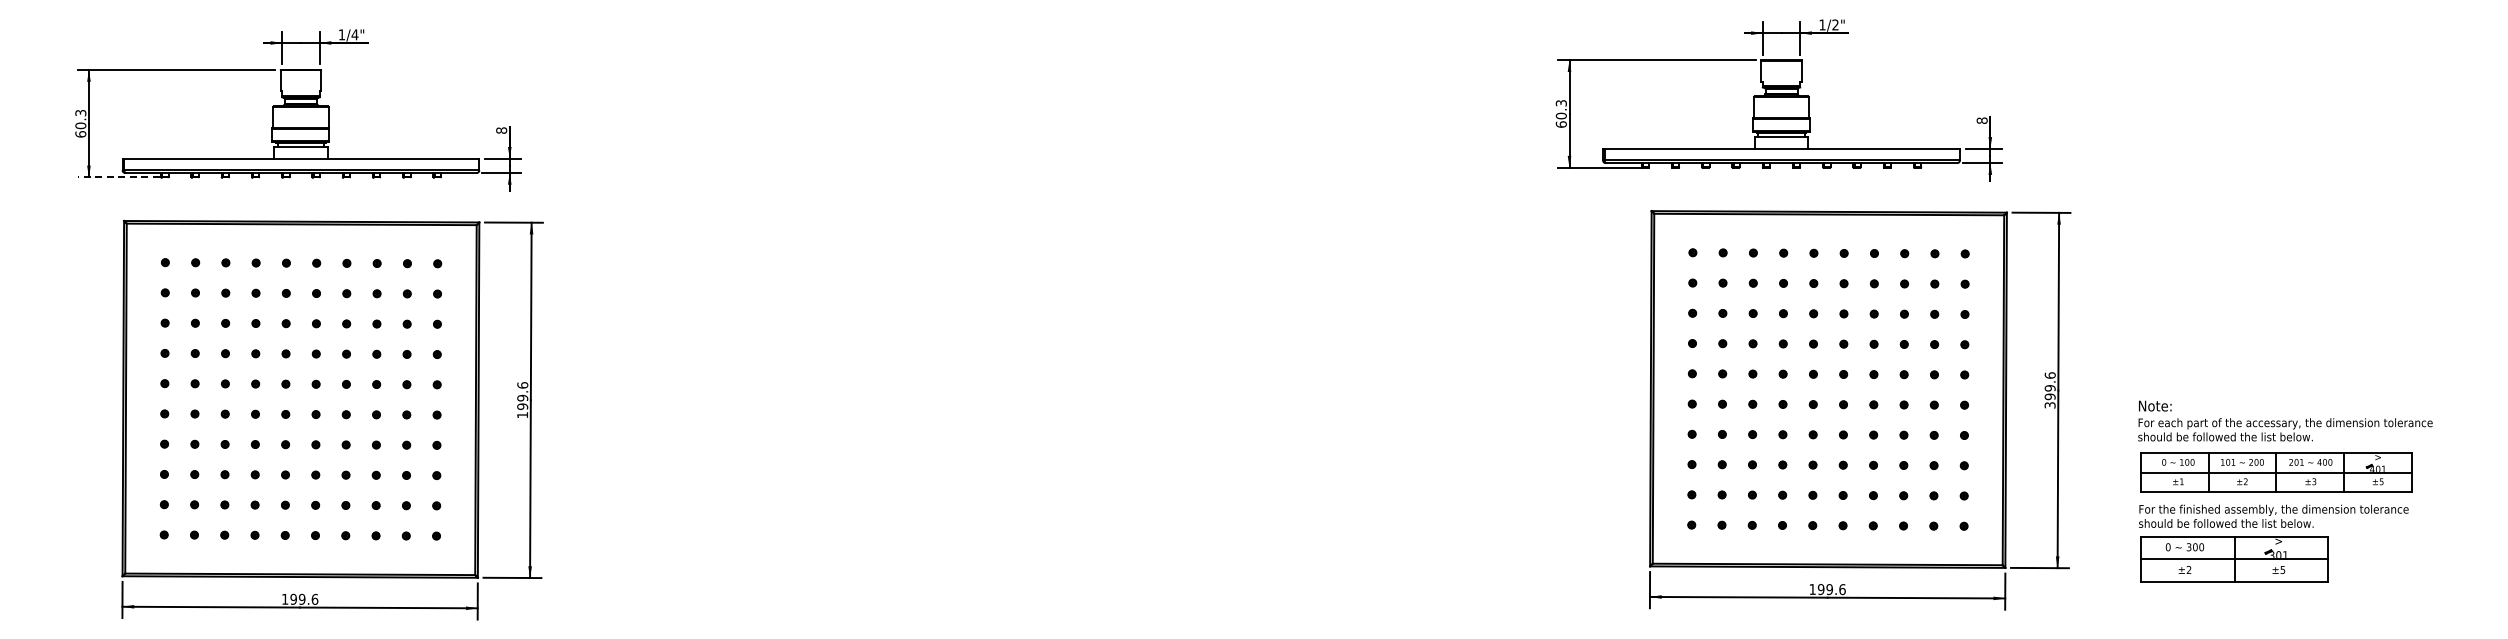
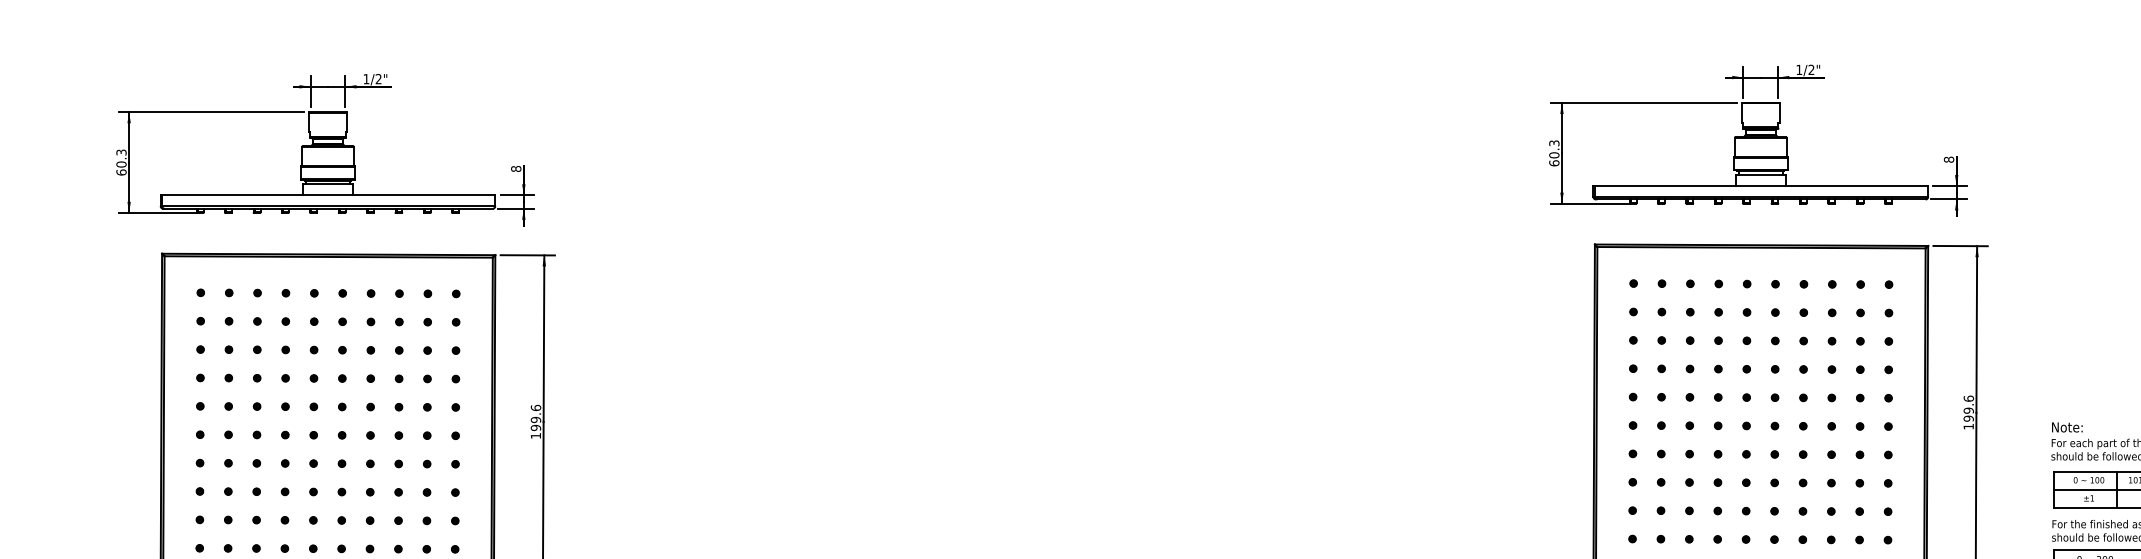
text: (354, 34) -> (378, 78), 1/4" -> 1/2"
part: (1778, 100) -> (1758, 140), moved
line: (118, 177) -> (156, 212), dashed -> solid
text: (2049, 405) -> (1968, 426), 399.6 -> 199.6

